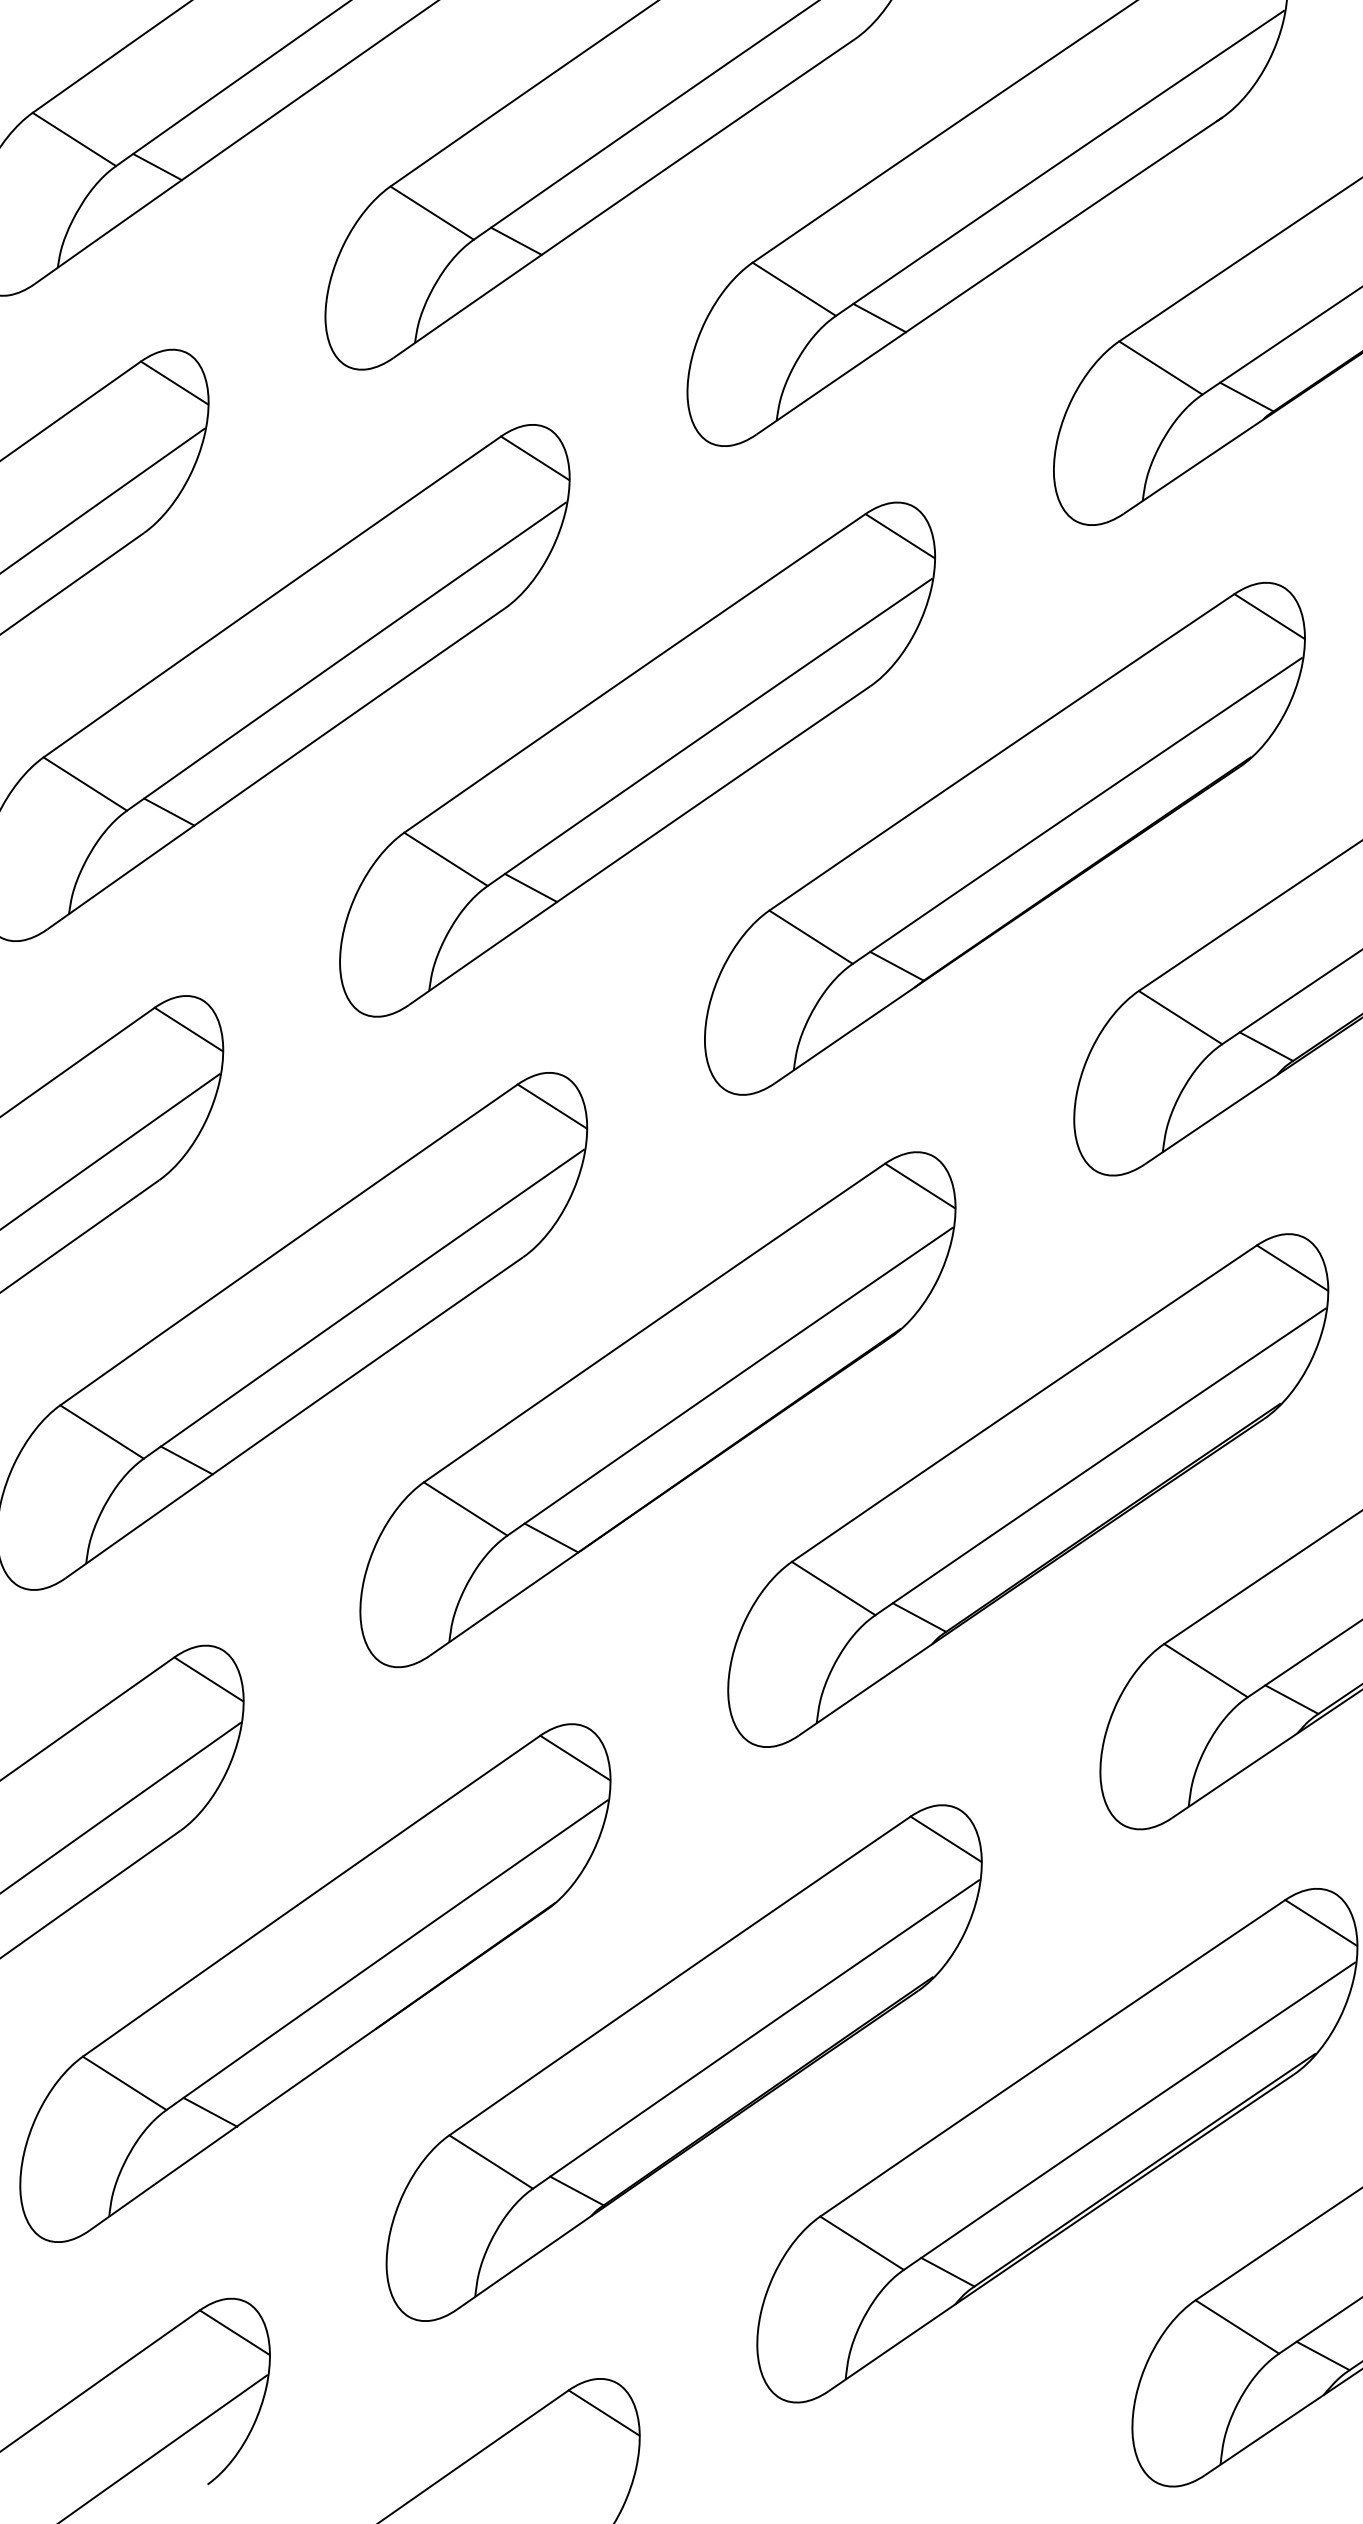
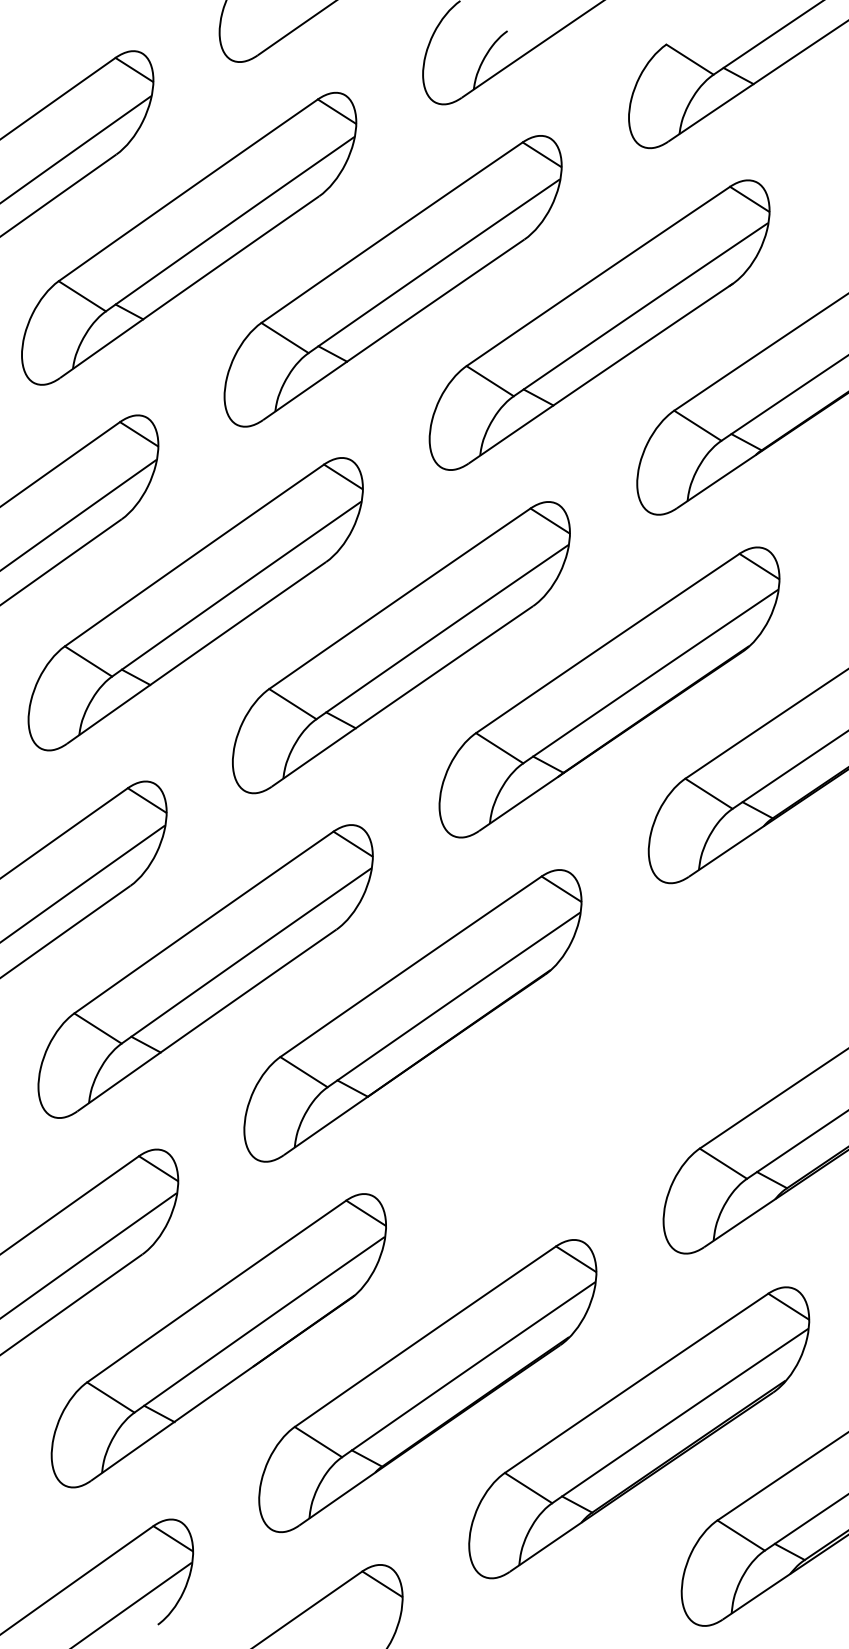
part: (1027, 1490) -> (622, 1061), removed

